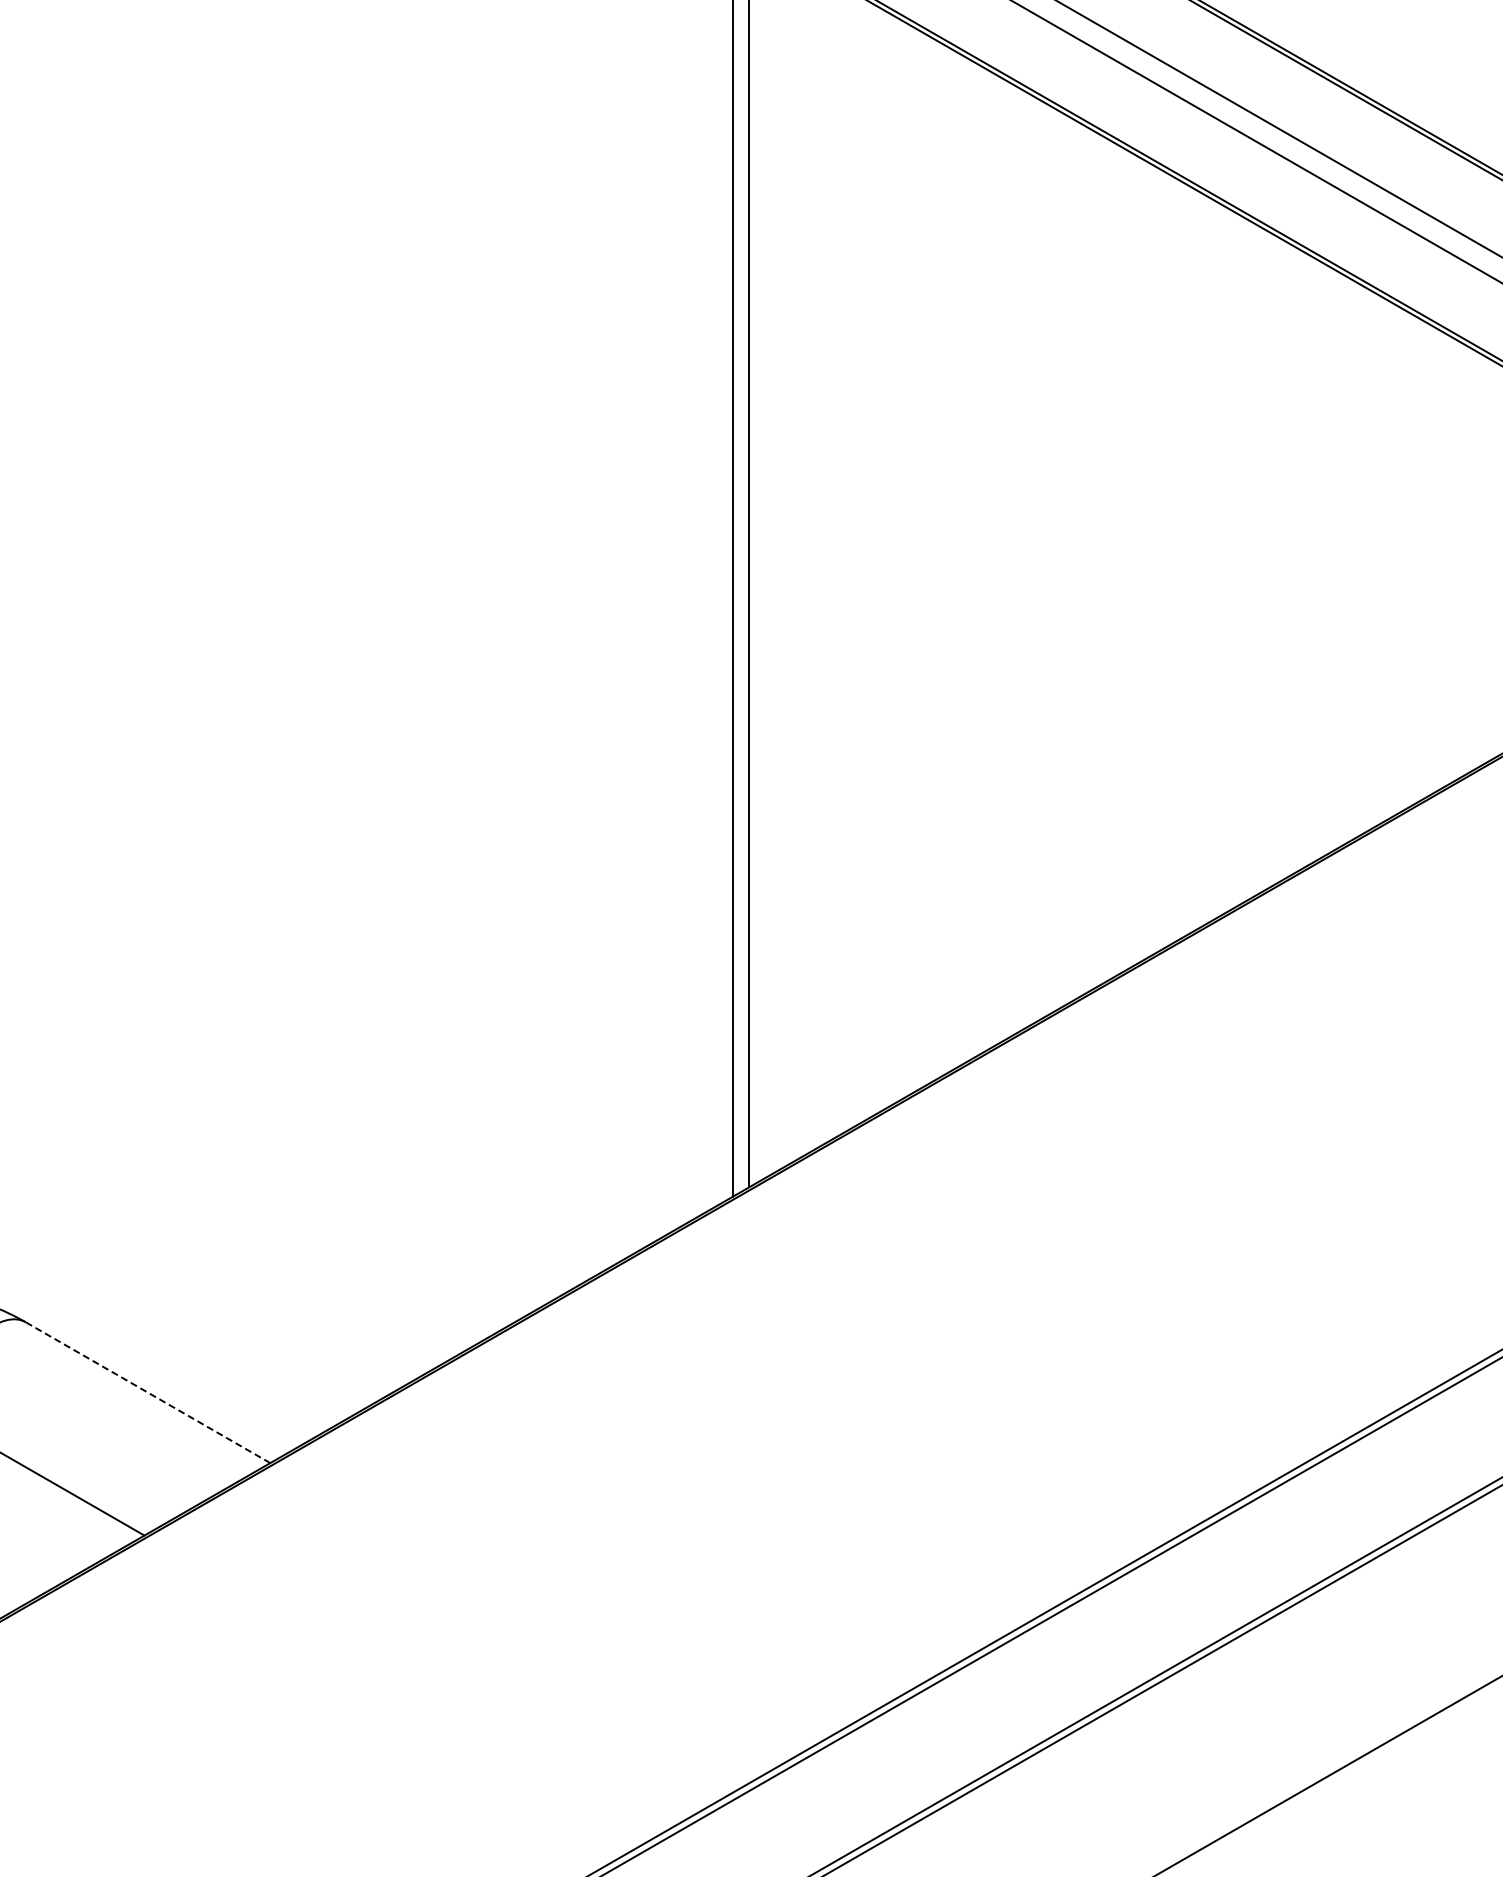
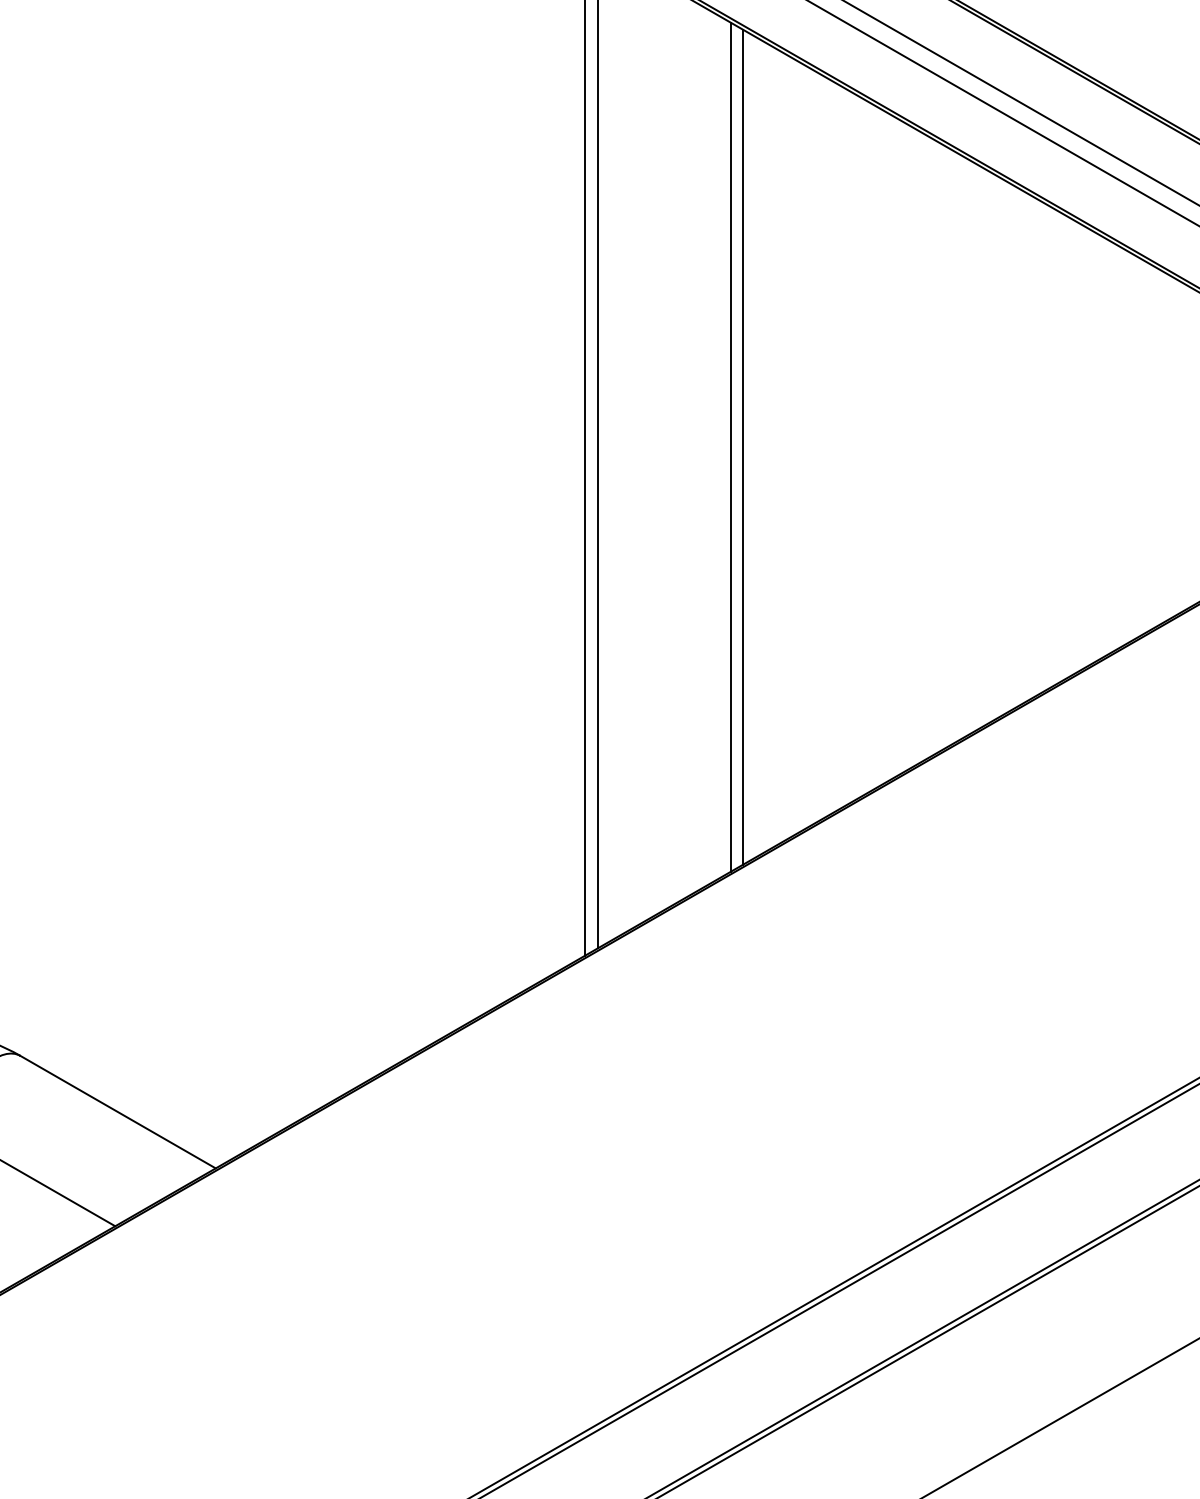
line: (915, 559) -> (730, 446), added
line: (931, 559) -> (743, 446), added
line: (147, 1392) -> (117, 1112), dashed -> solid

